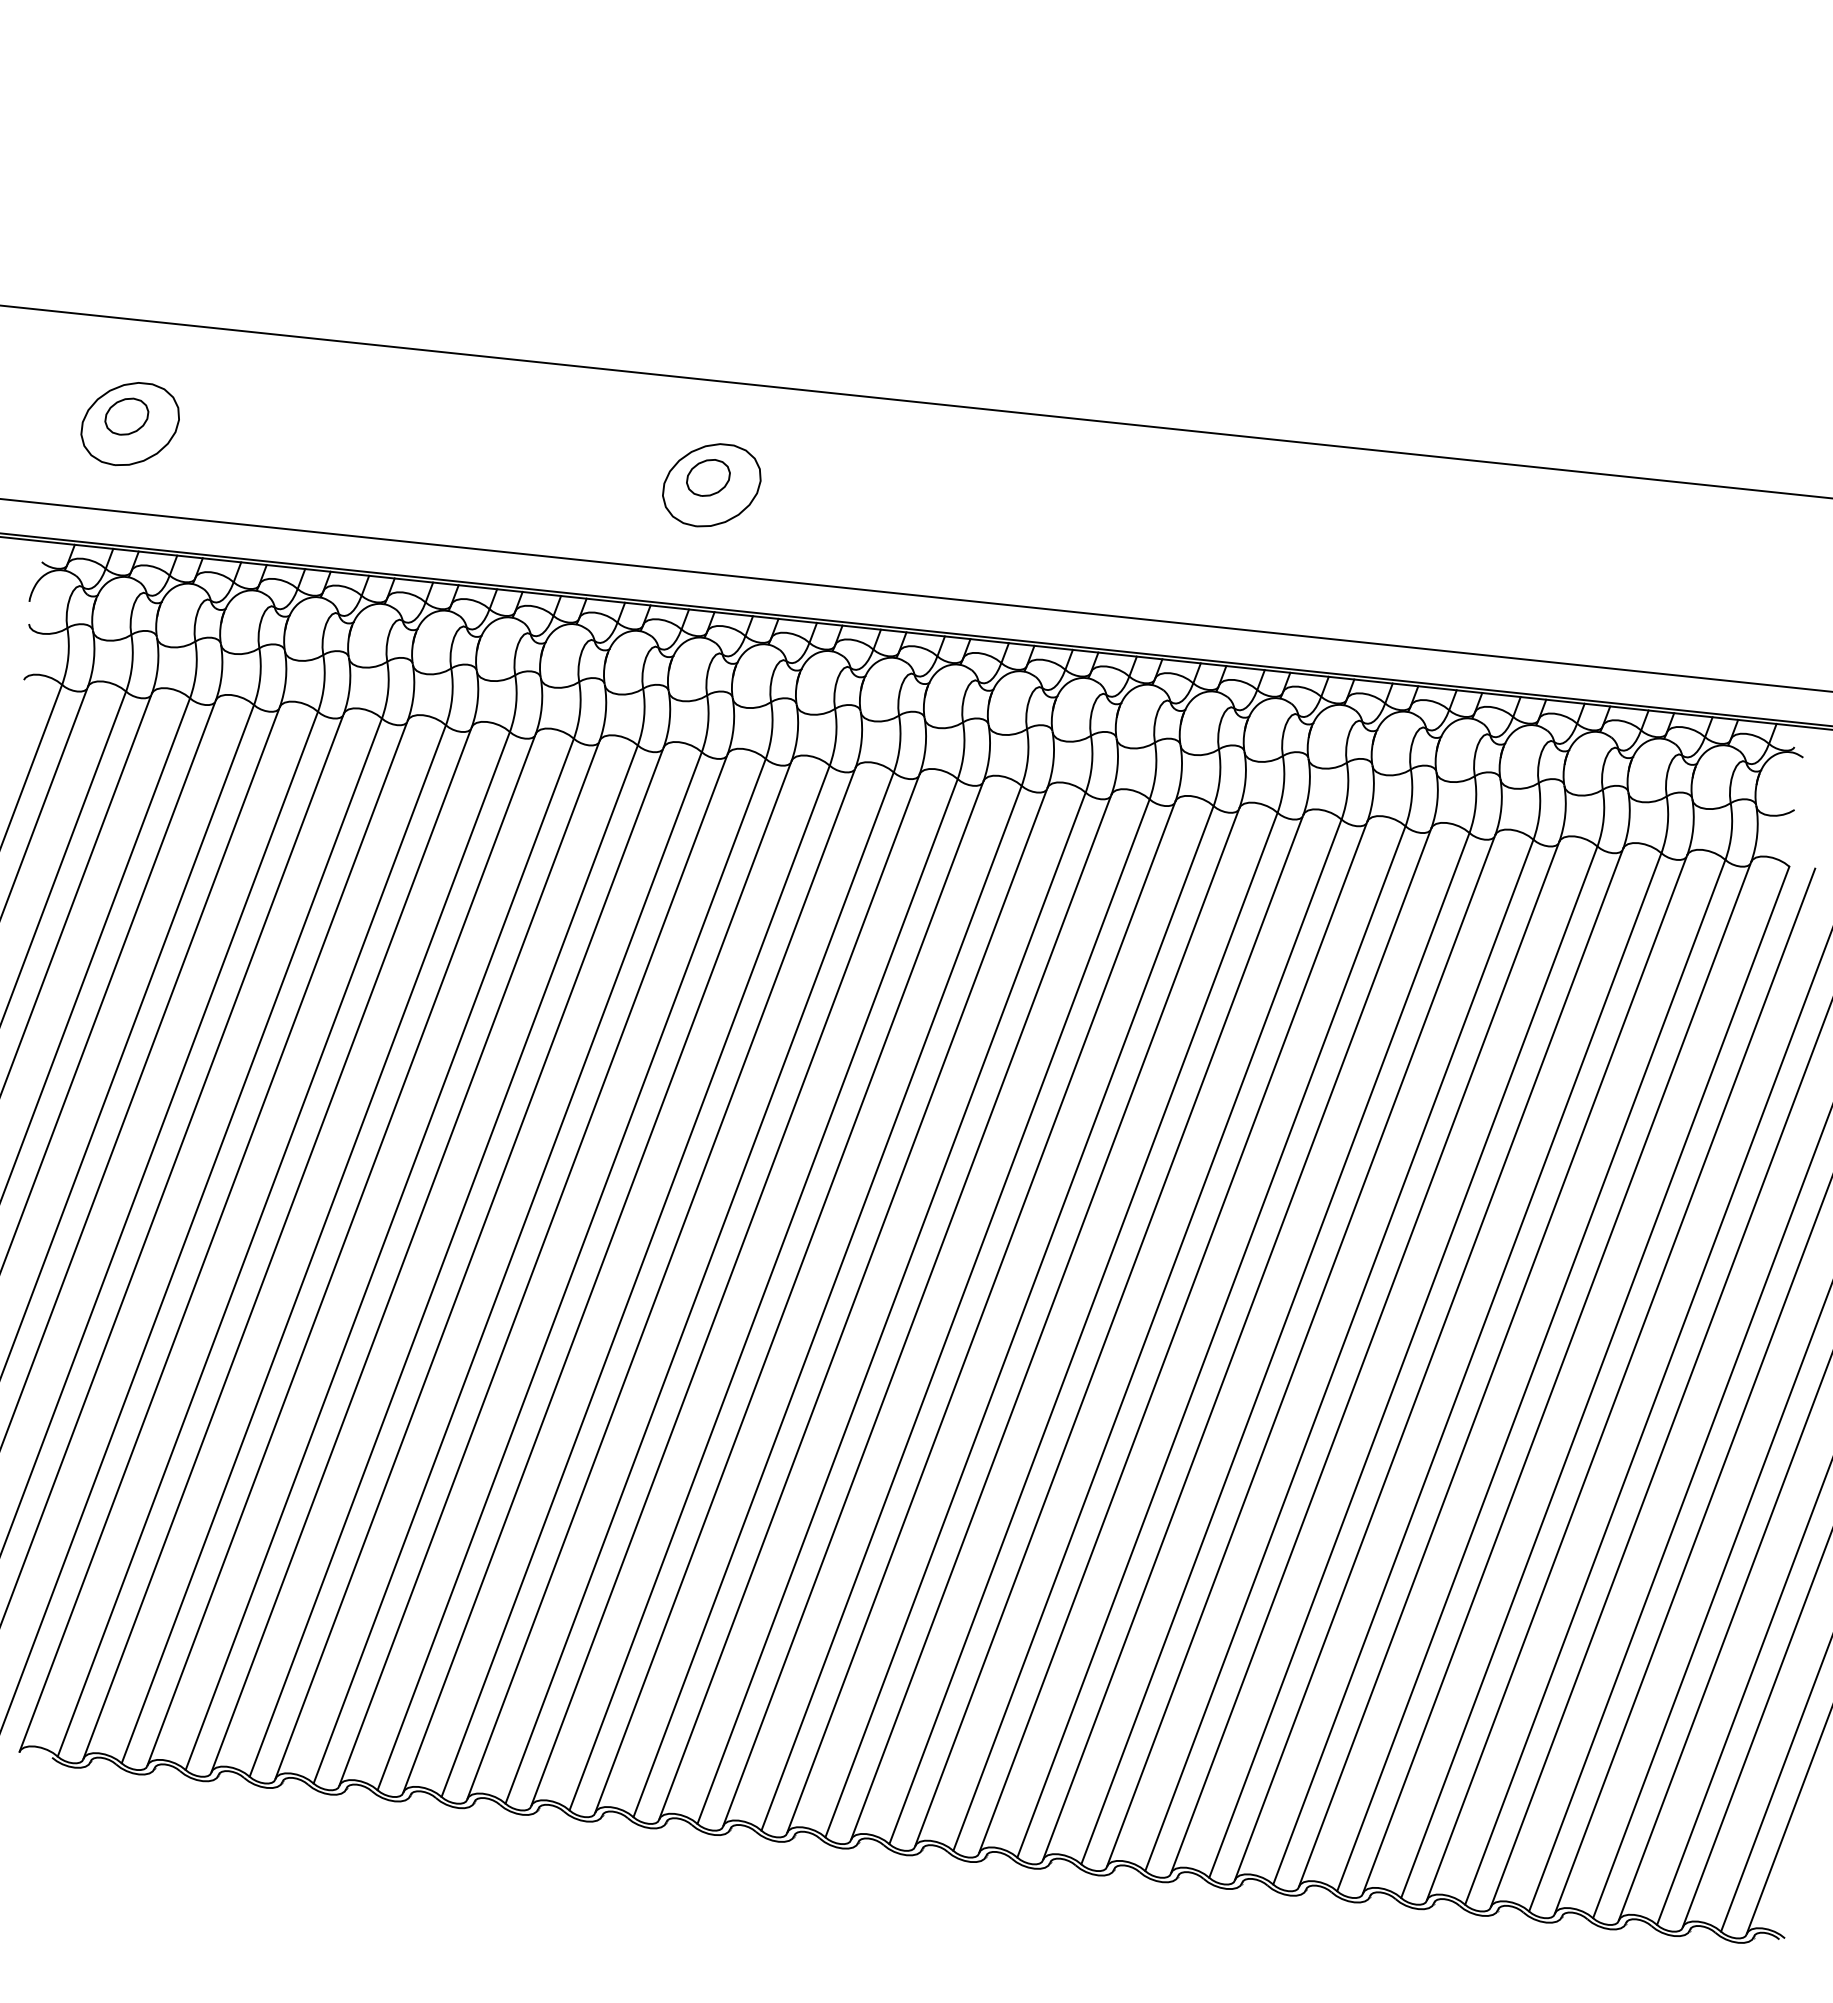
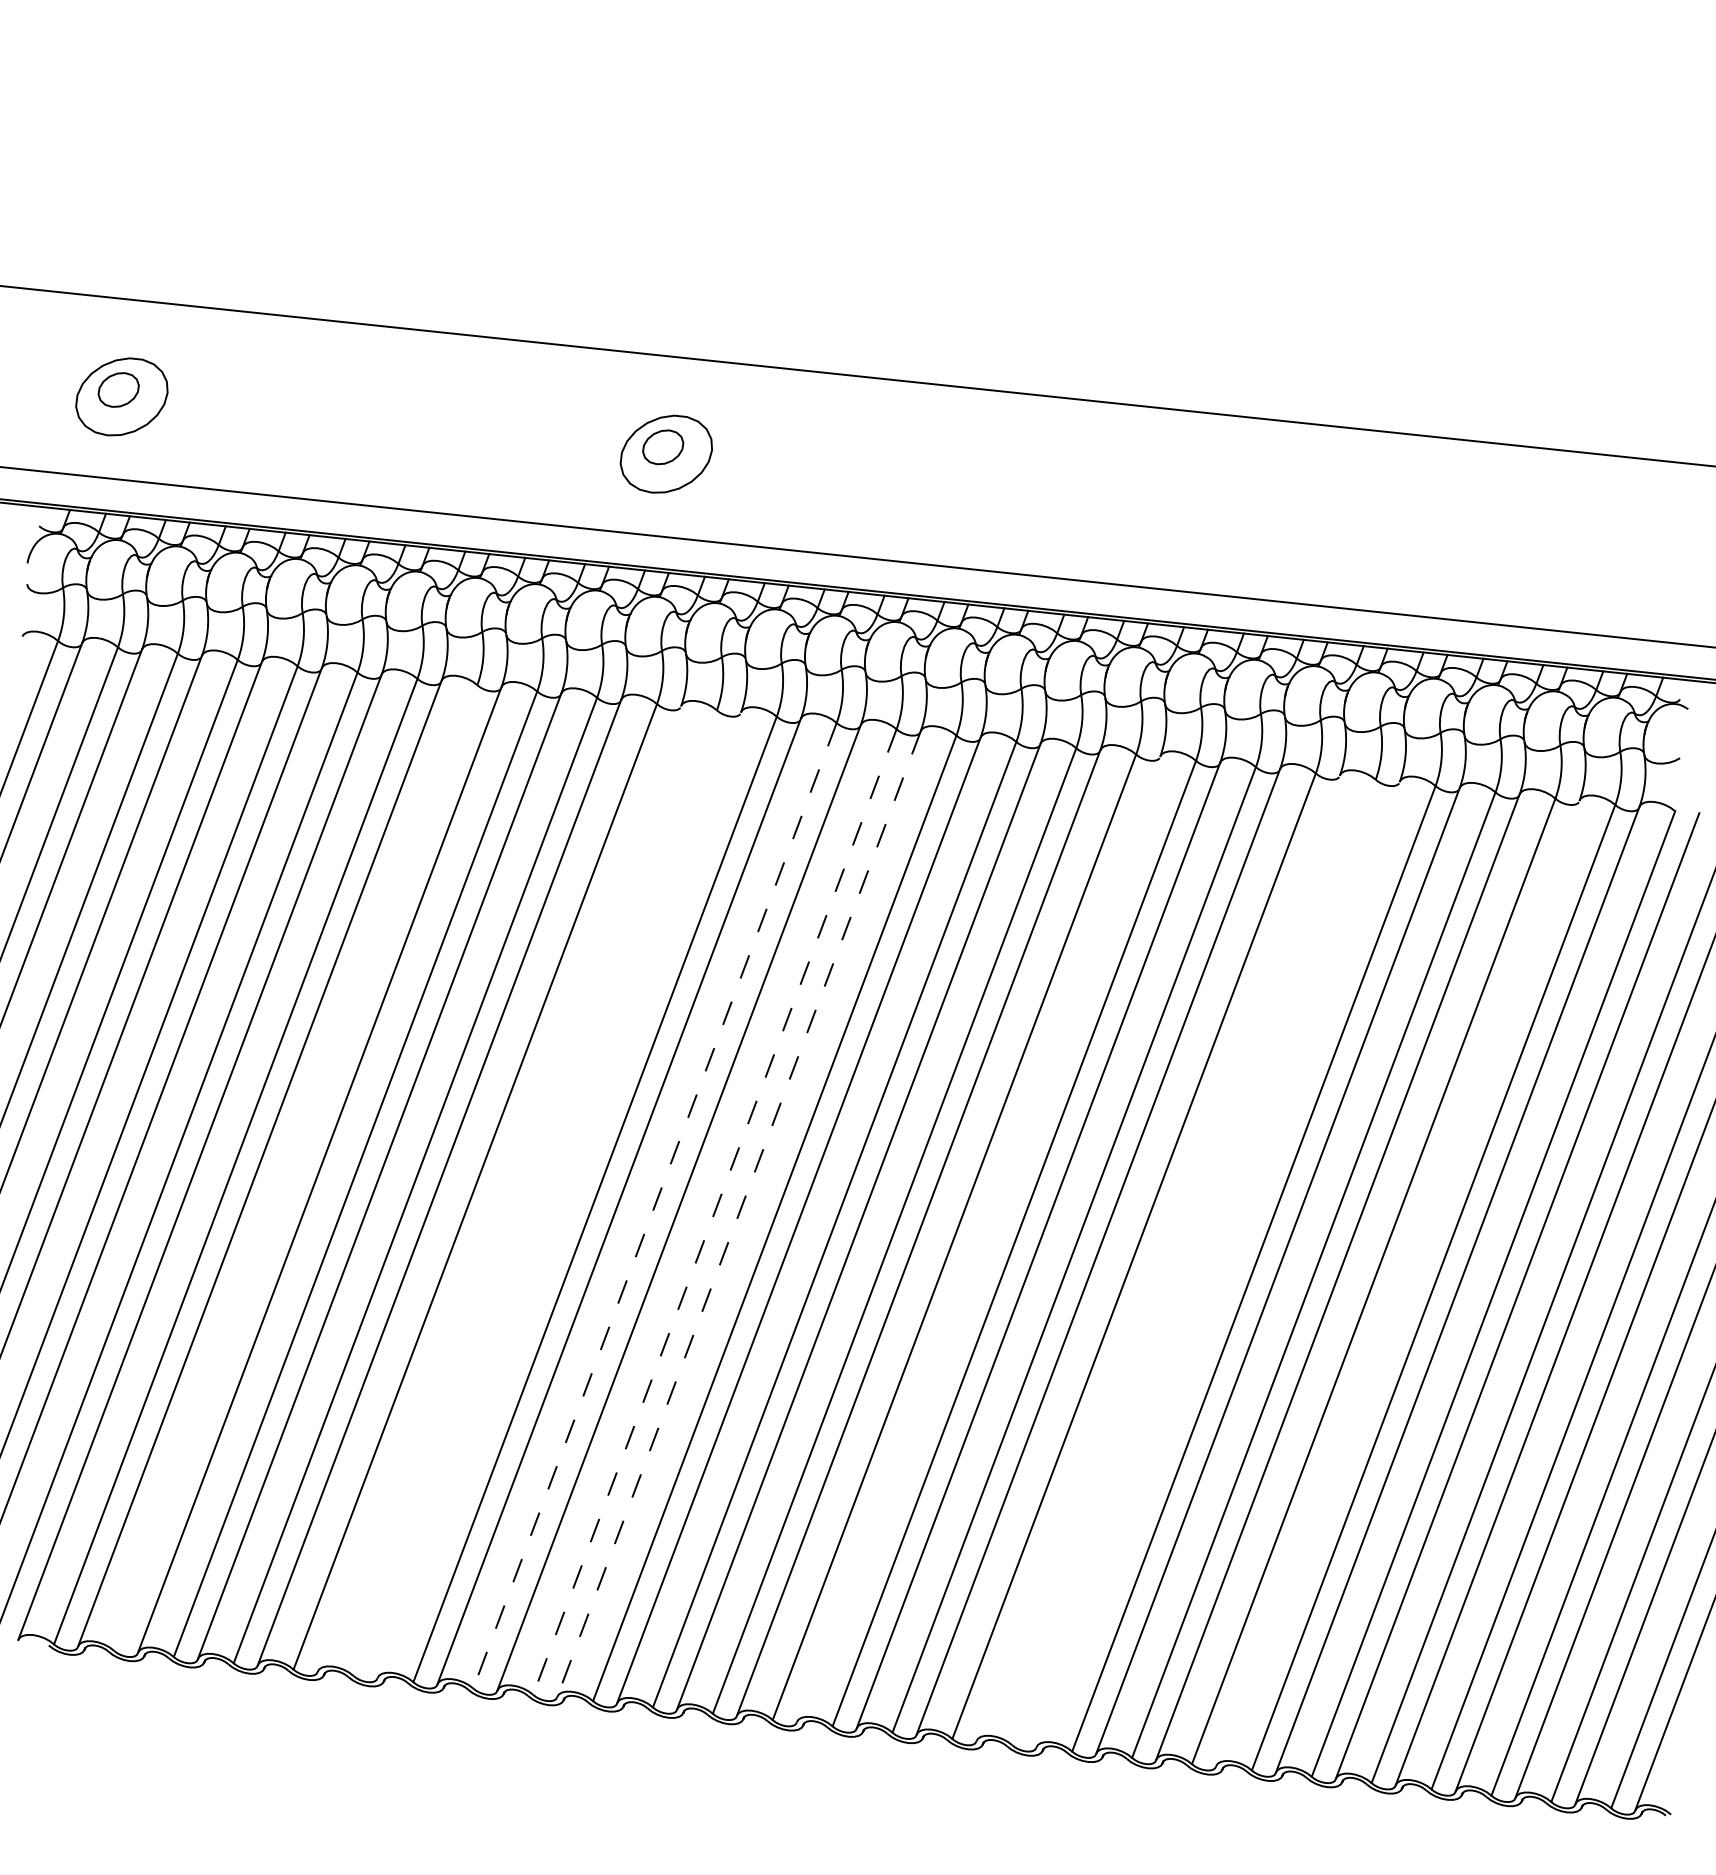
line: (315, 1247) -> (295, 1167), removed
line: (533, 1269) -> (499, 1188), removed
line: (571, 1274) -> (535, 1193), removed
line: (597, 1276) -> (559, 1194), removed
line: (699, 1288) -> (654, 1206), solid -> dashed
line: (763, 1294) -> (714, 1211), solid -> dashed
line: (789, 1296) -> (739, 1213), solid -> dashed
line: (1045, 1323) -> (978, 1238), removed
line: (1237, 1343) -> (1158, 1257), removed
line: (1275, 1348) -> (1194, 1262), removed
line: (1301, 1350) -> (1218, 1264), removed
line: (1493, 1370) -> (1398, 1282), removed

